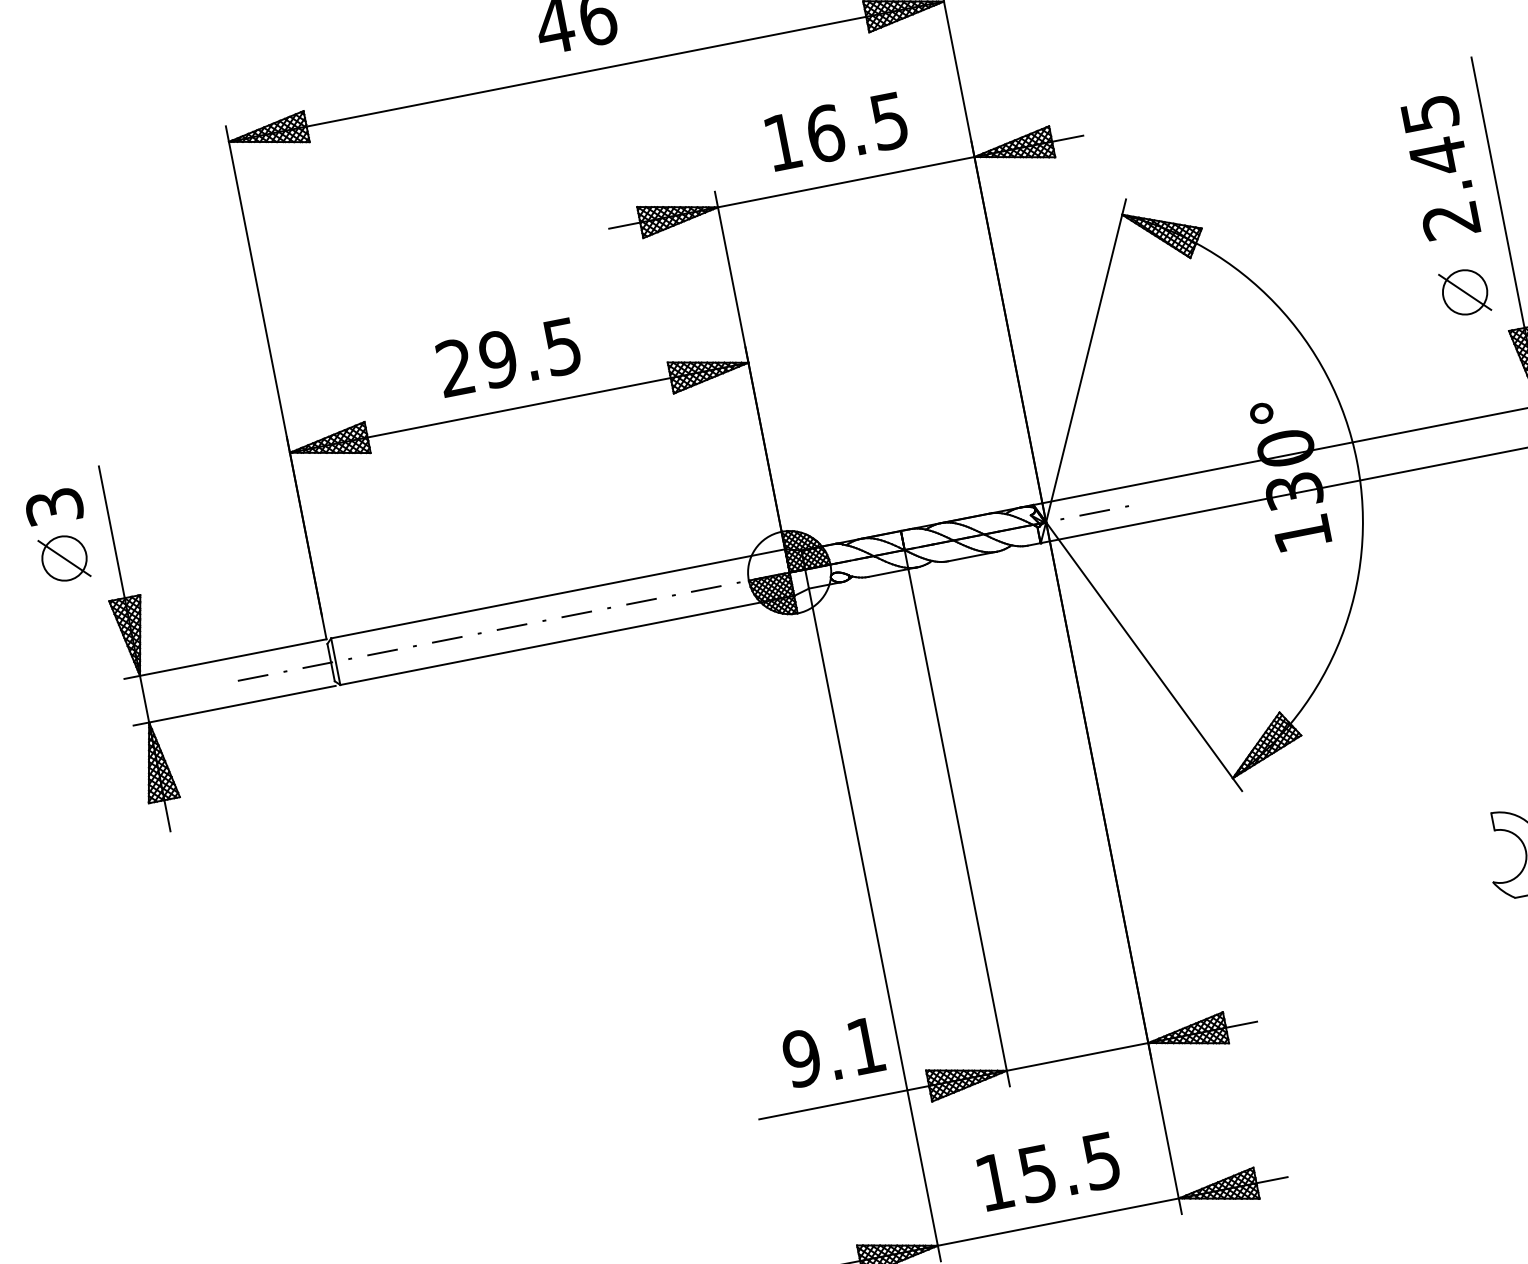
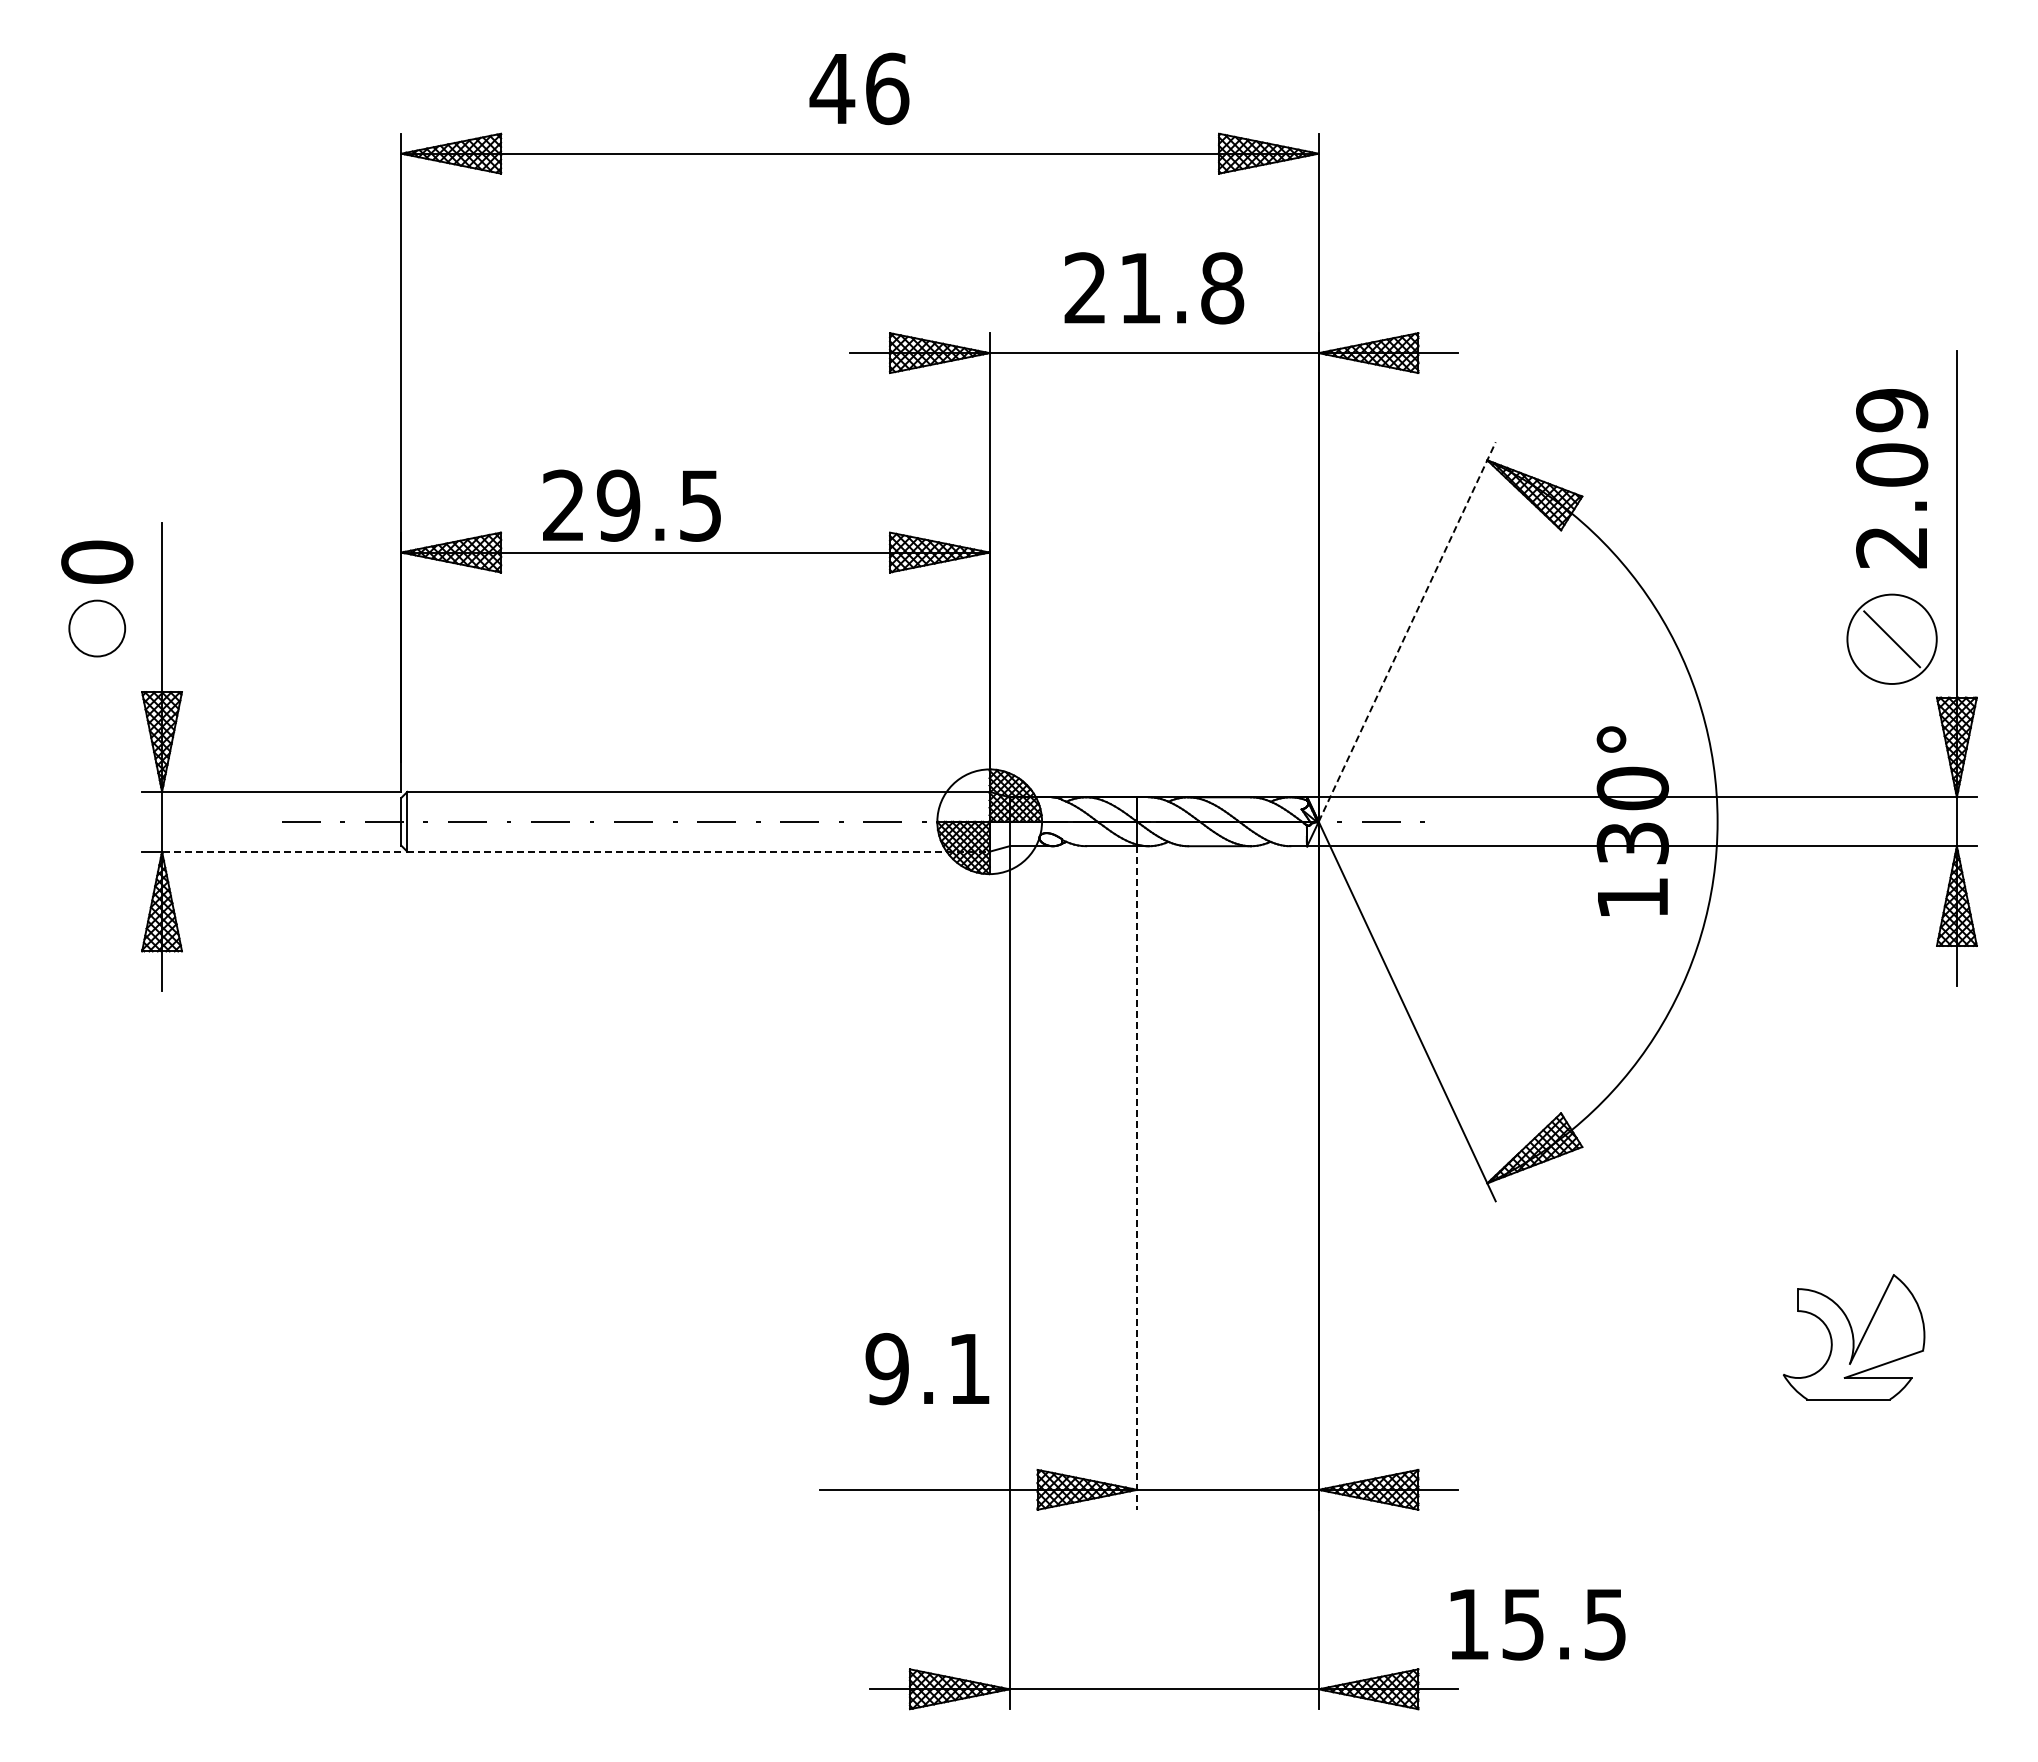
text: (836, 131) -> (1154, 288), 16.5 -> 21.8
text: (1434, 135) -> (1892, 438), 2.45 -> 2.09
circle: (1465, 292) -> (1892, 639), size x1.6
text: (508, 357) -> (631, 505), moved
line: (1086, 360) -> (1407, 631), solid -> dashed
text: (54, 506) -> (97, 561), 3 -> 0
line: (64, 558) -> (97, 628), removed
line: (568, 640) -> (699, 851), solid -> dashed
line: (242, 704) -> (281, 851), solid -> dashed
line: (959, 828) -> (1137, 1178), solid -> dashed
text: (833, 1052) -> (927, 1369), moved
text: (1048, 1171) -> (1537, 1624), moved

